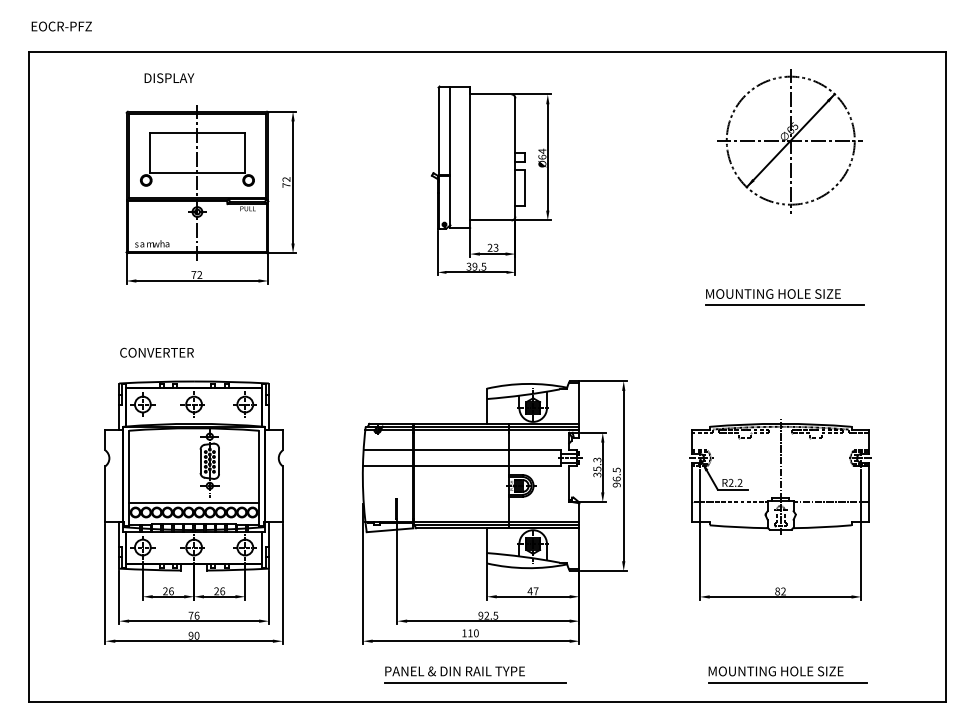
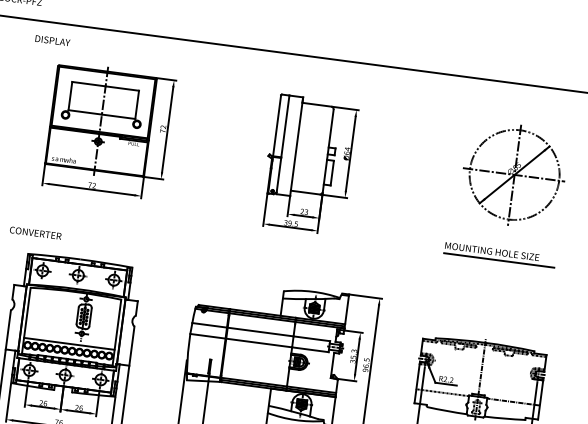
text: (169, 78) -> (52, 40), moved
part: (789, 141) -> (513, 175), moved
part: (491, 180) -> (309, 164), moved
text: (156, 352) -> (35, 232), moved

